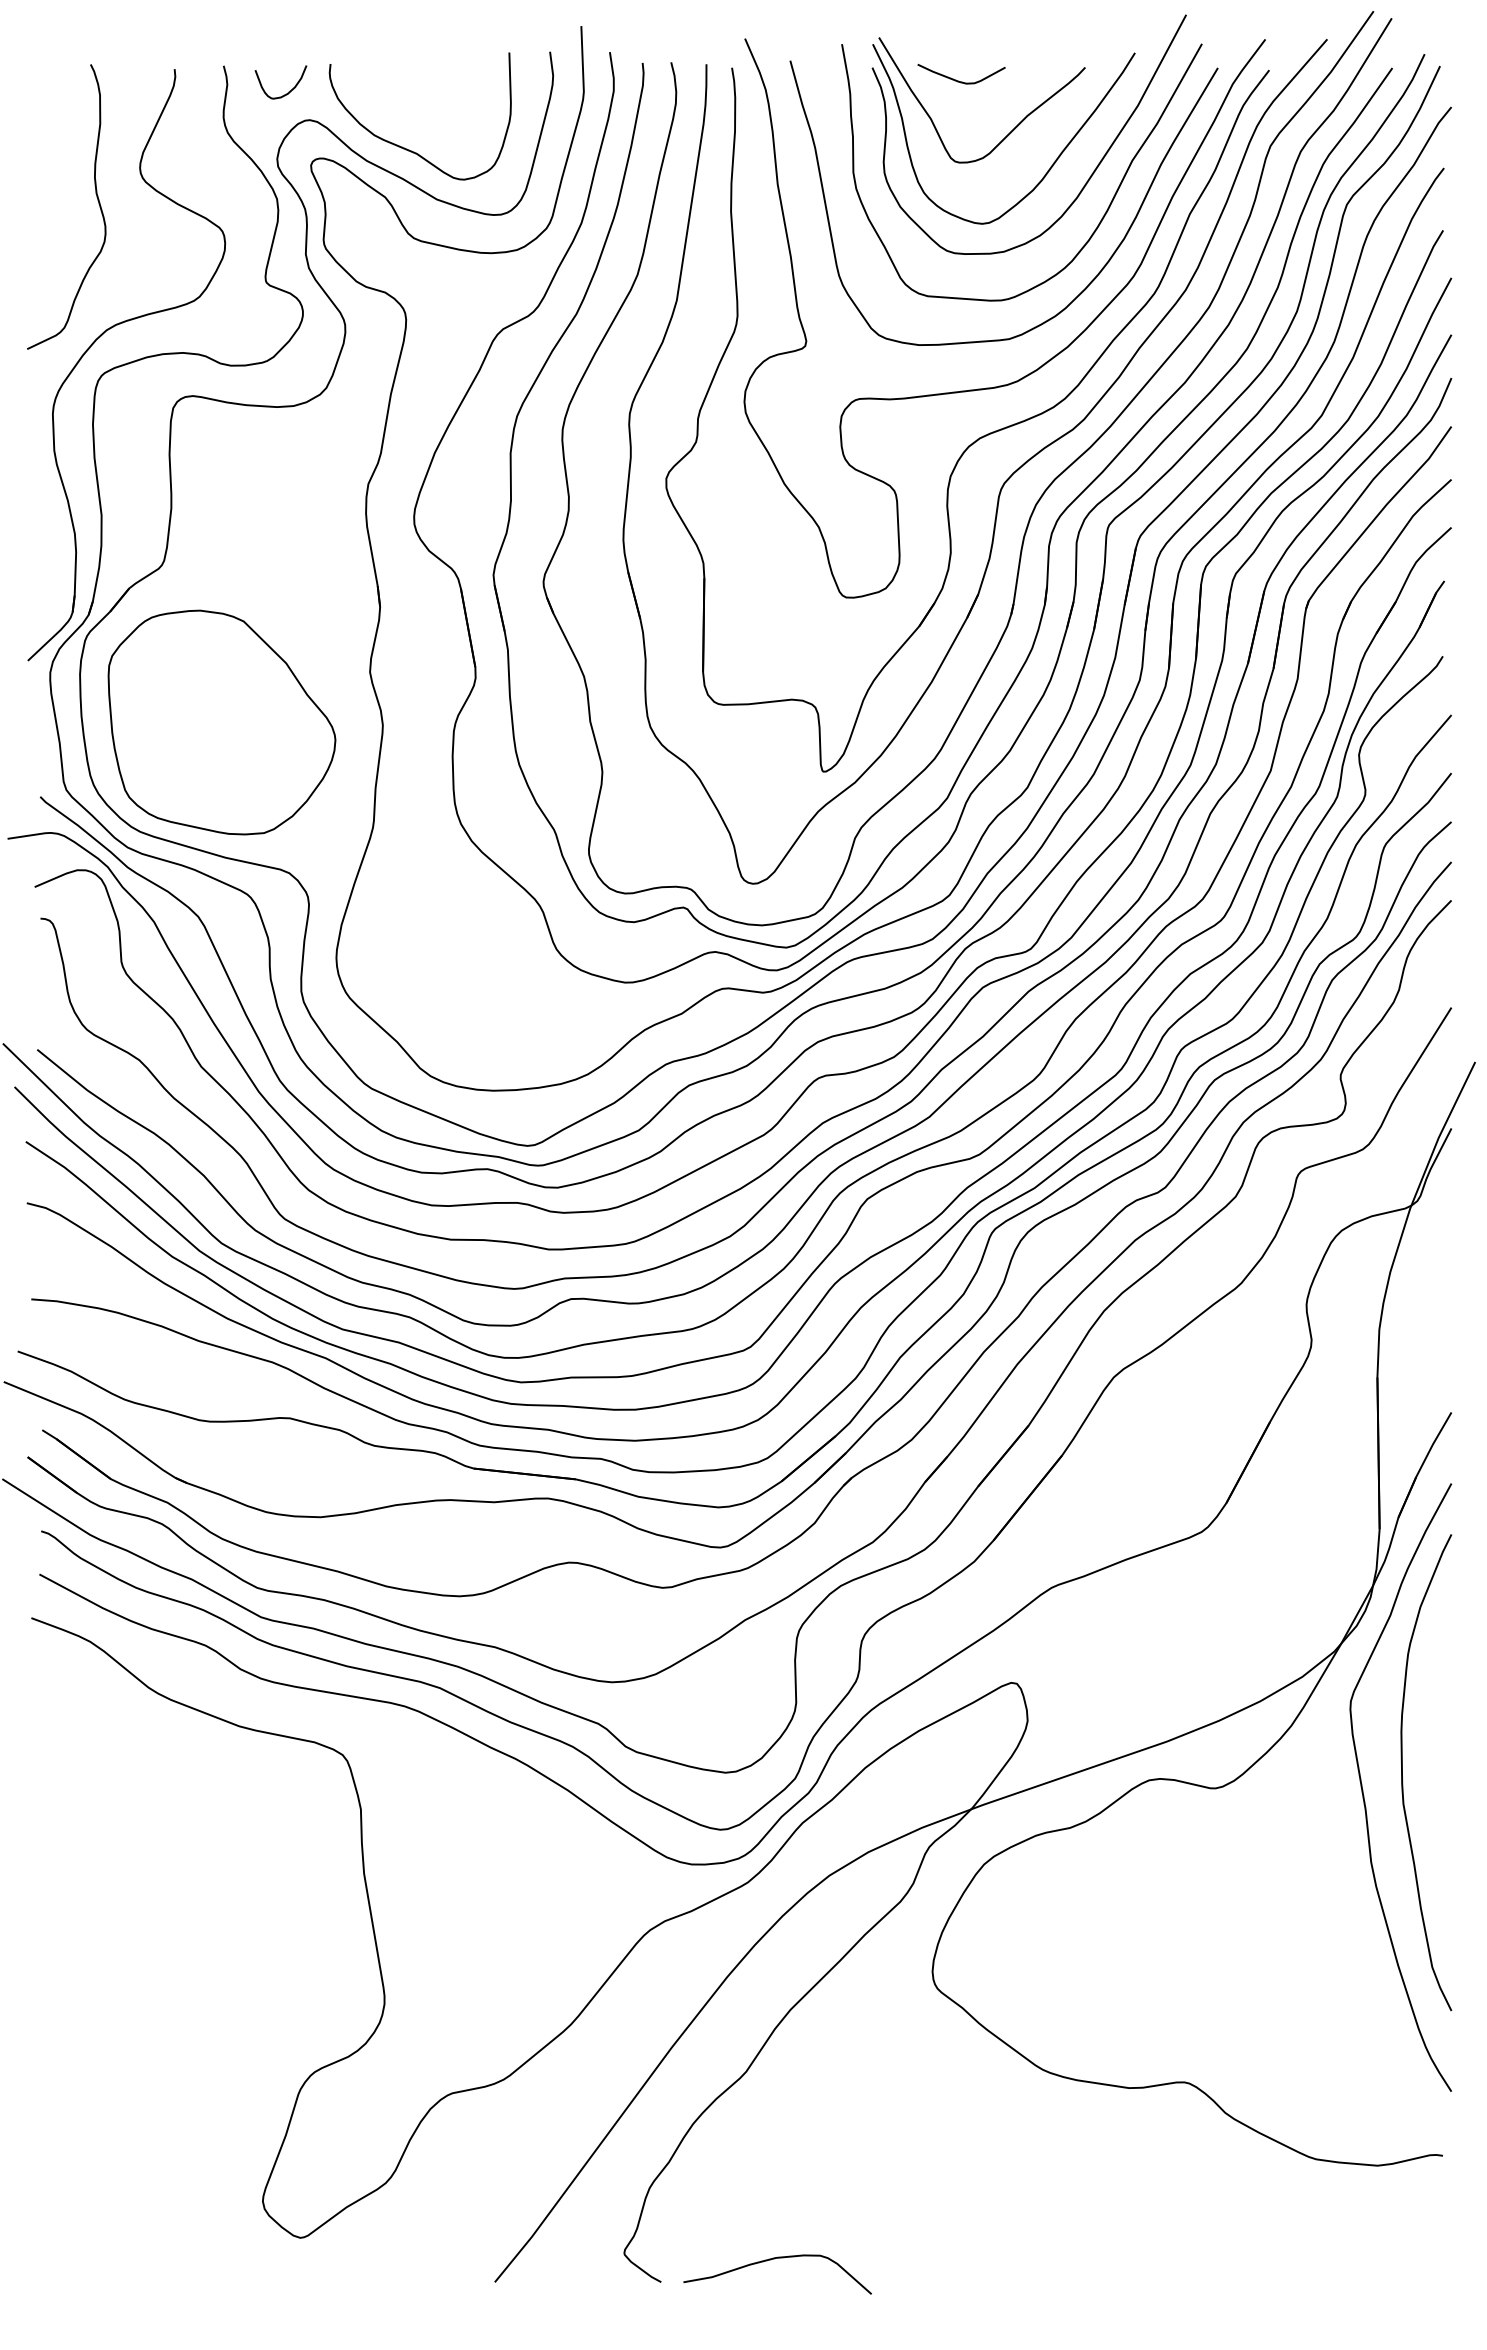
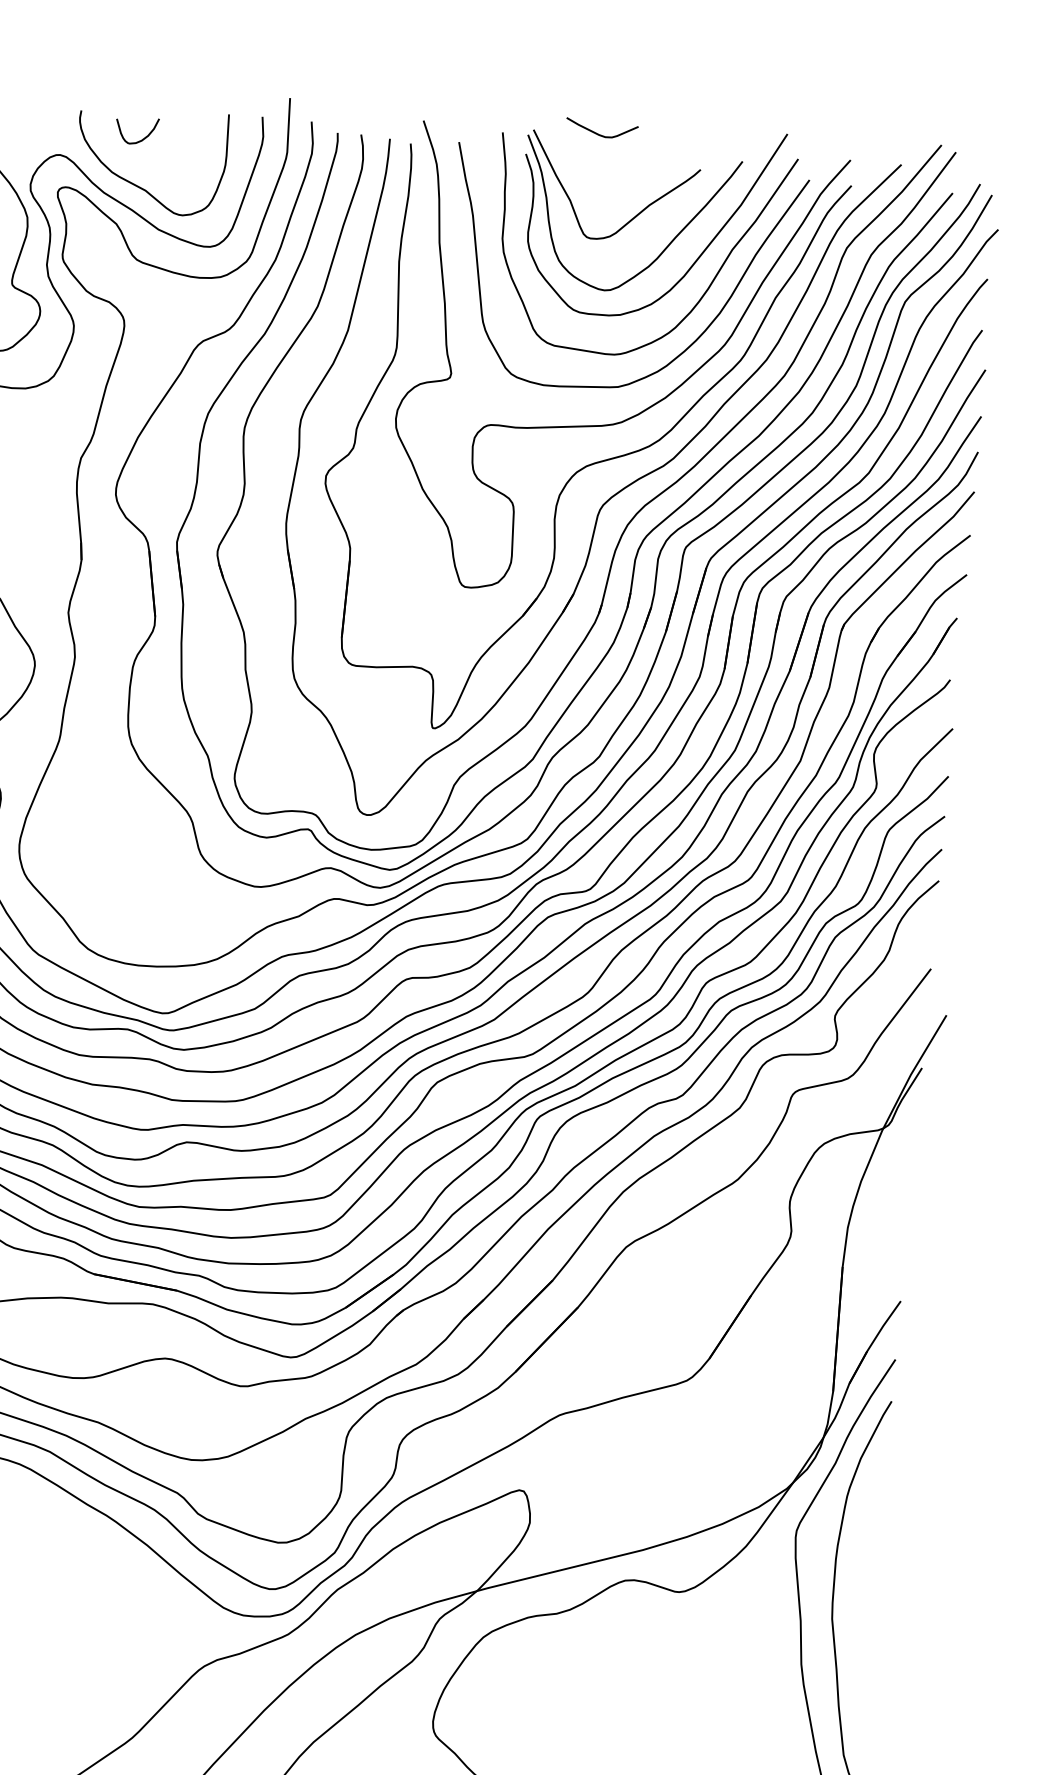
curve: (958, 80) -> (599, 133), moved
curve: (288, 91) -> (142, 138), moved

